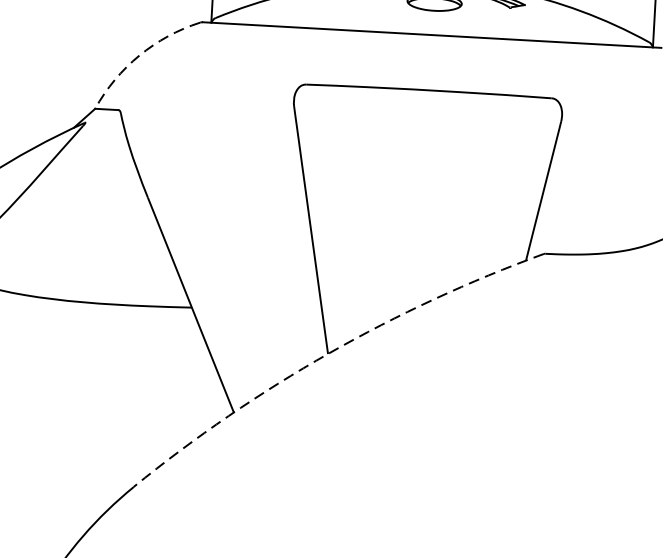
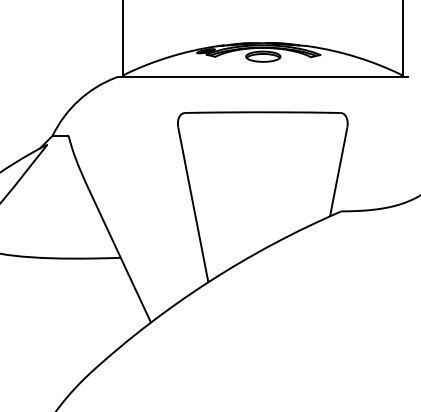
arc: (139, 55) -> (78, 100), dashed -> solid
arc: (329, 352) -> (209, 281), dashed -> solid

